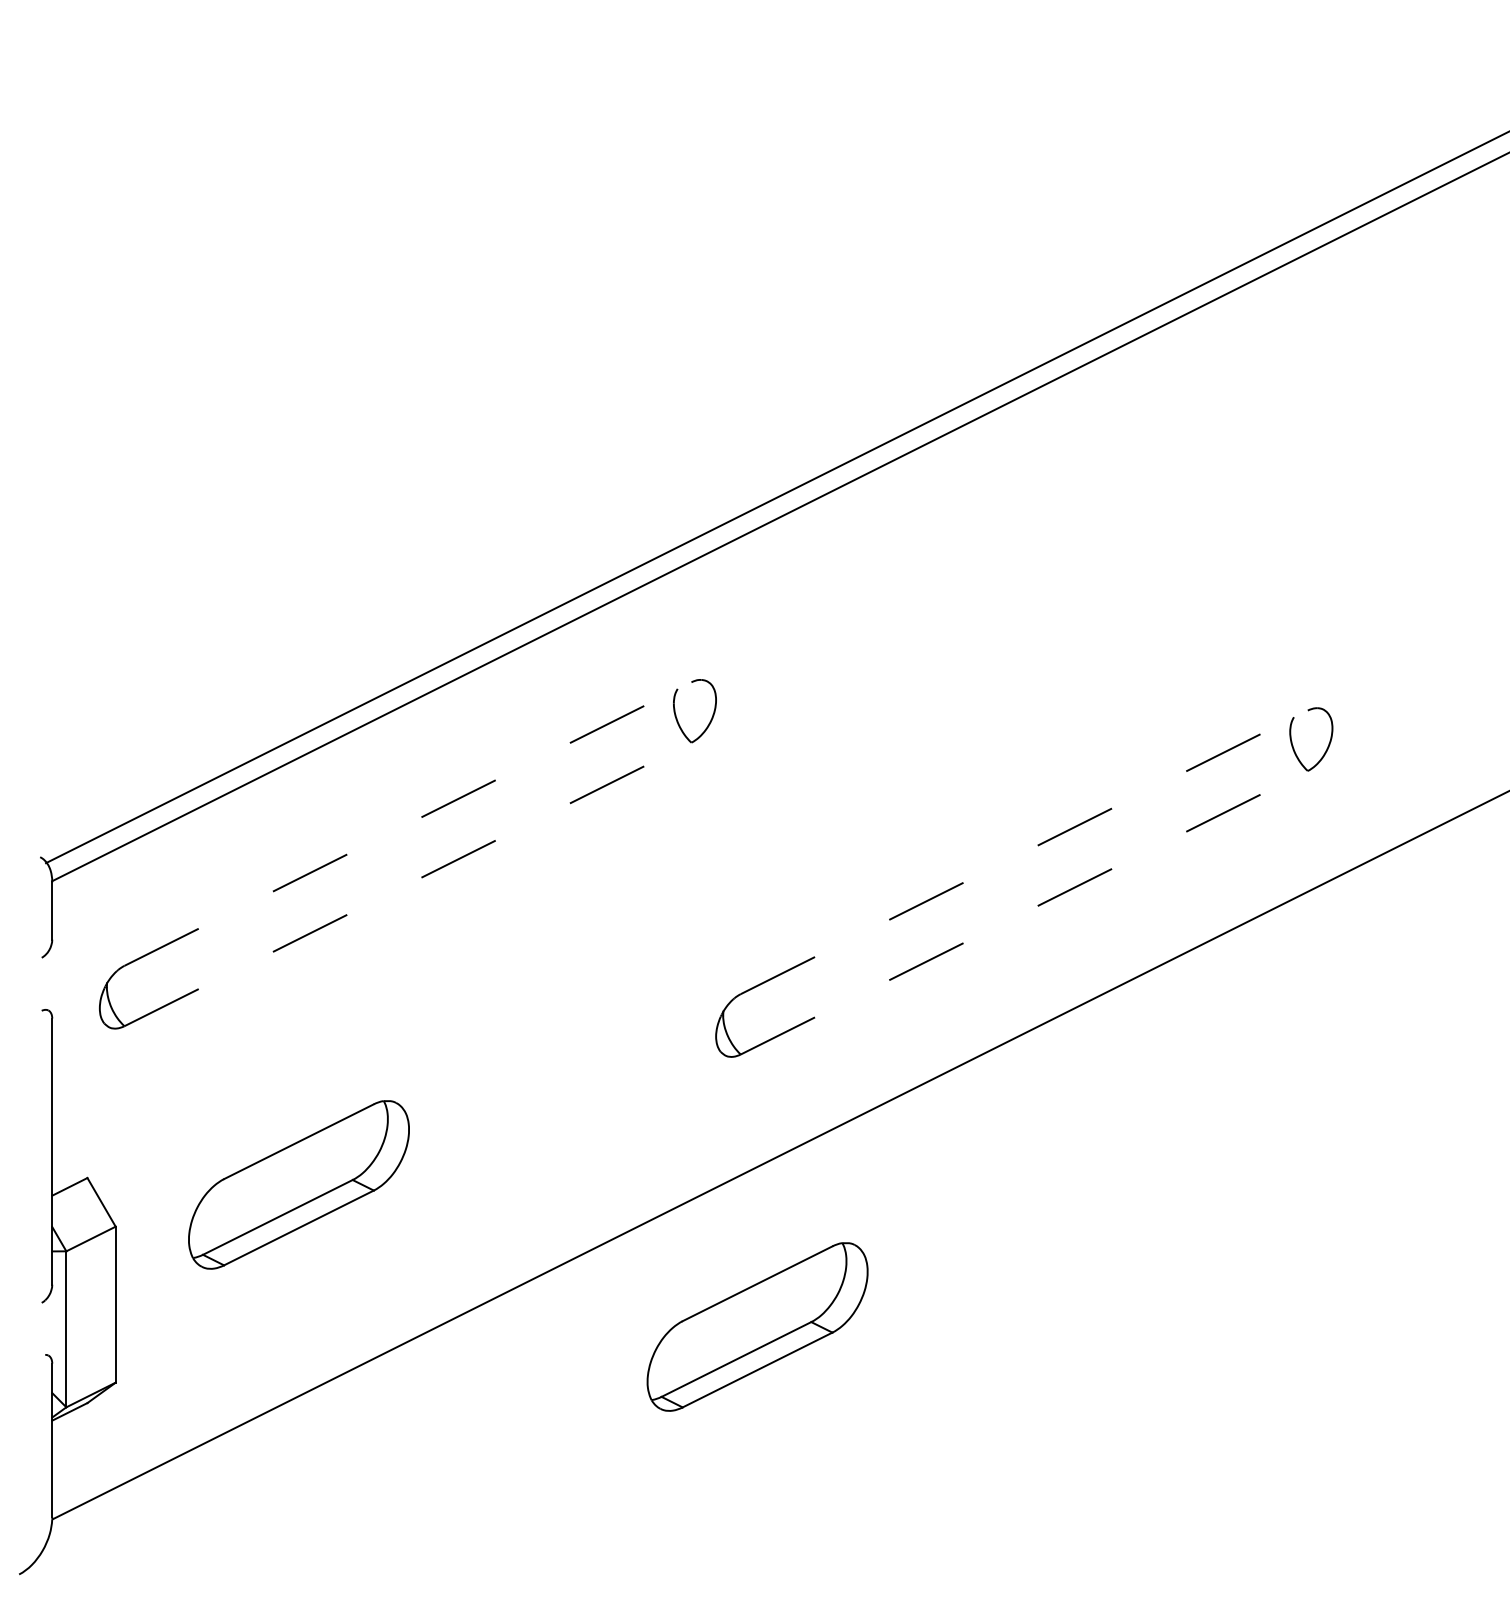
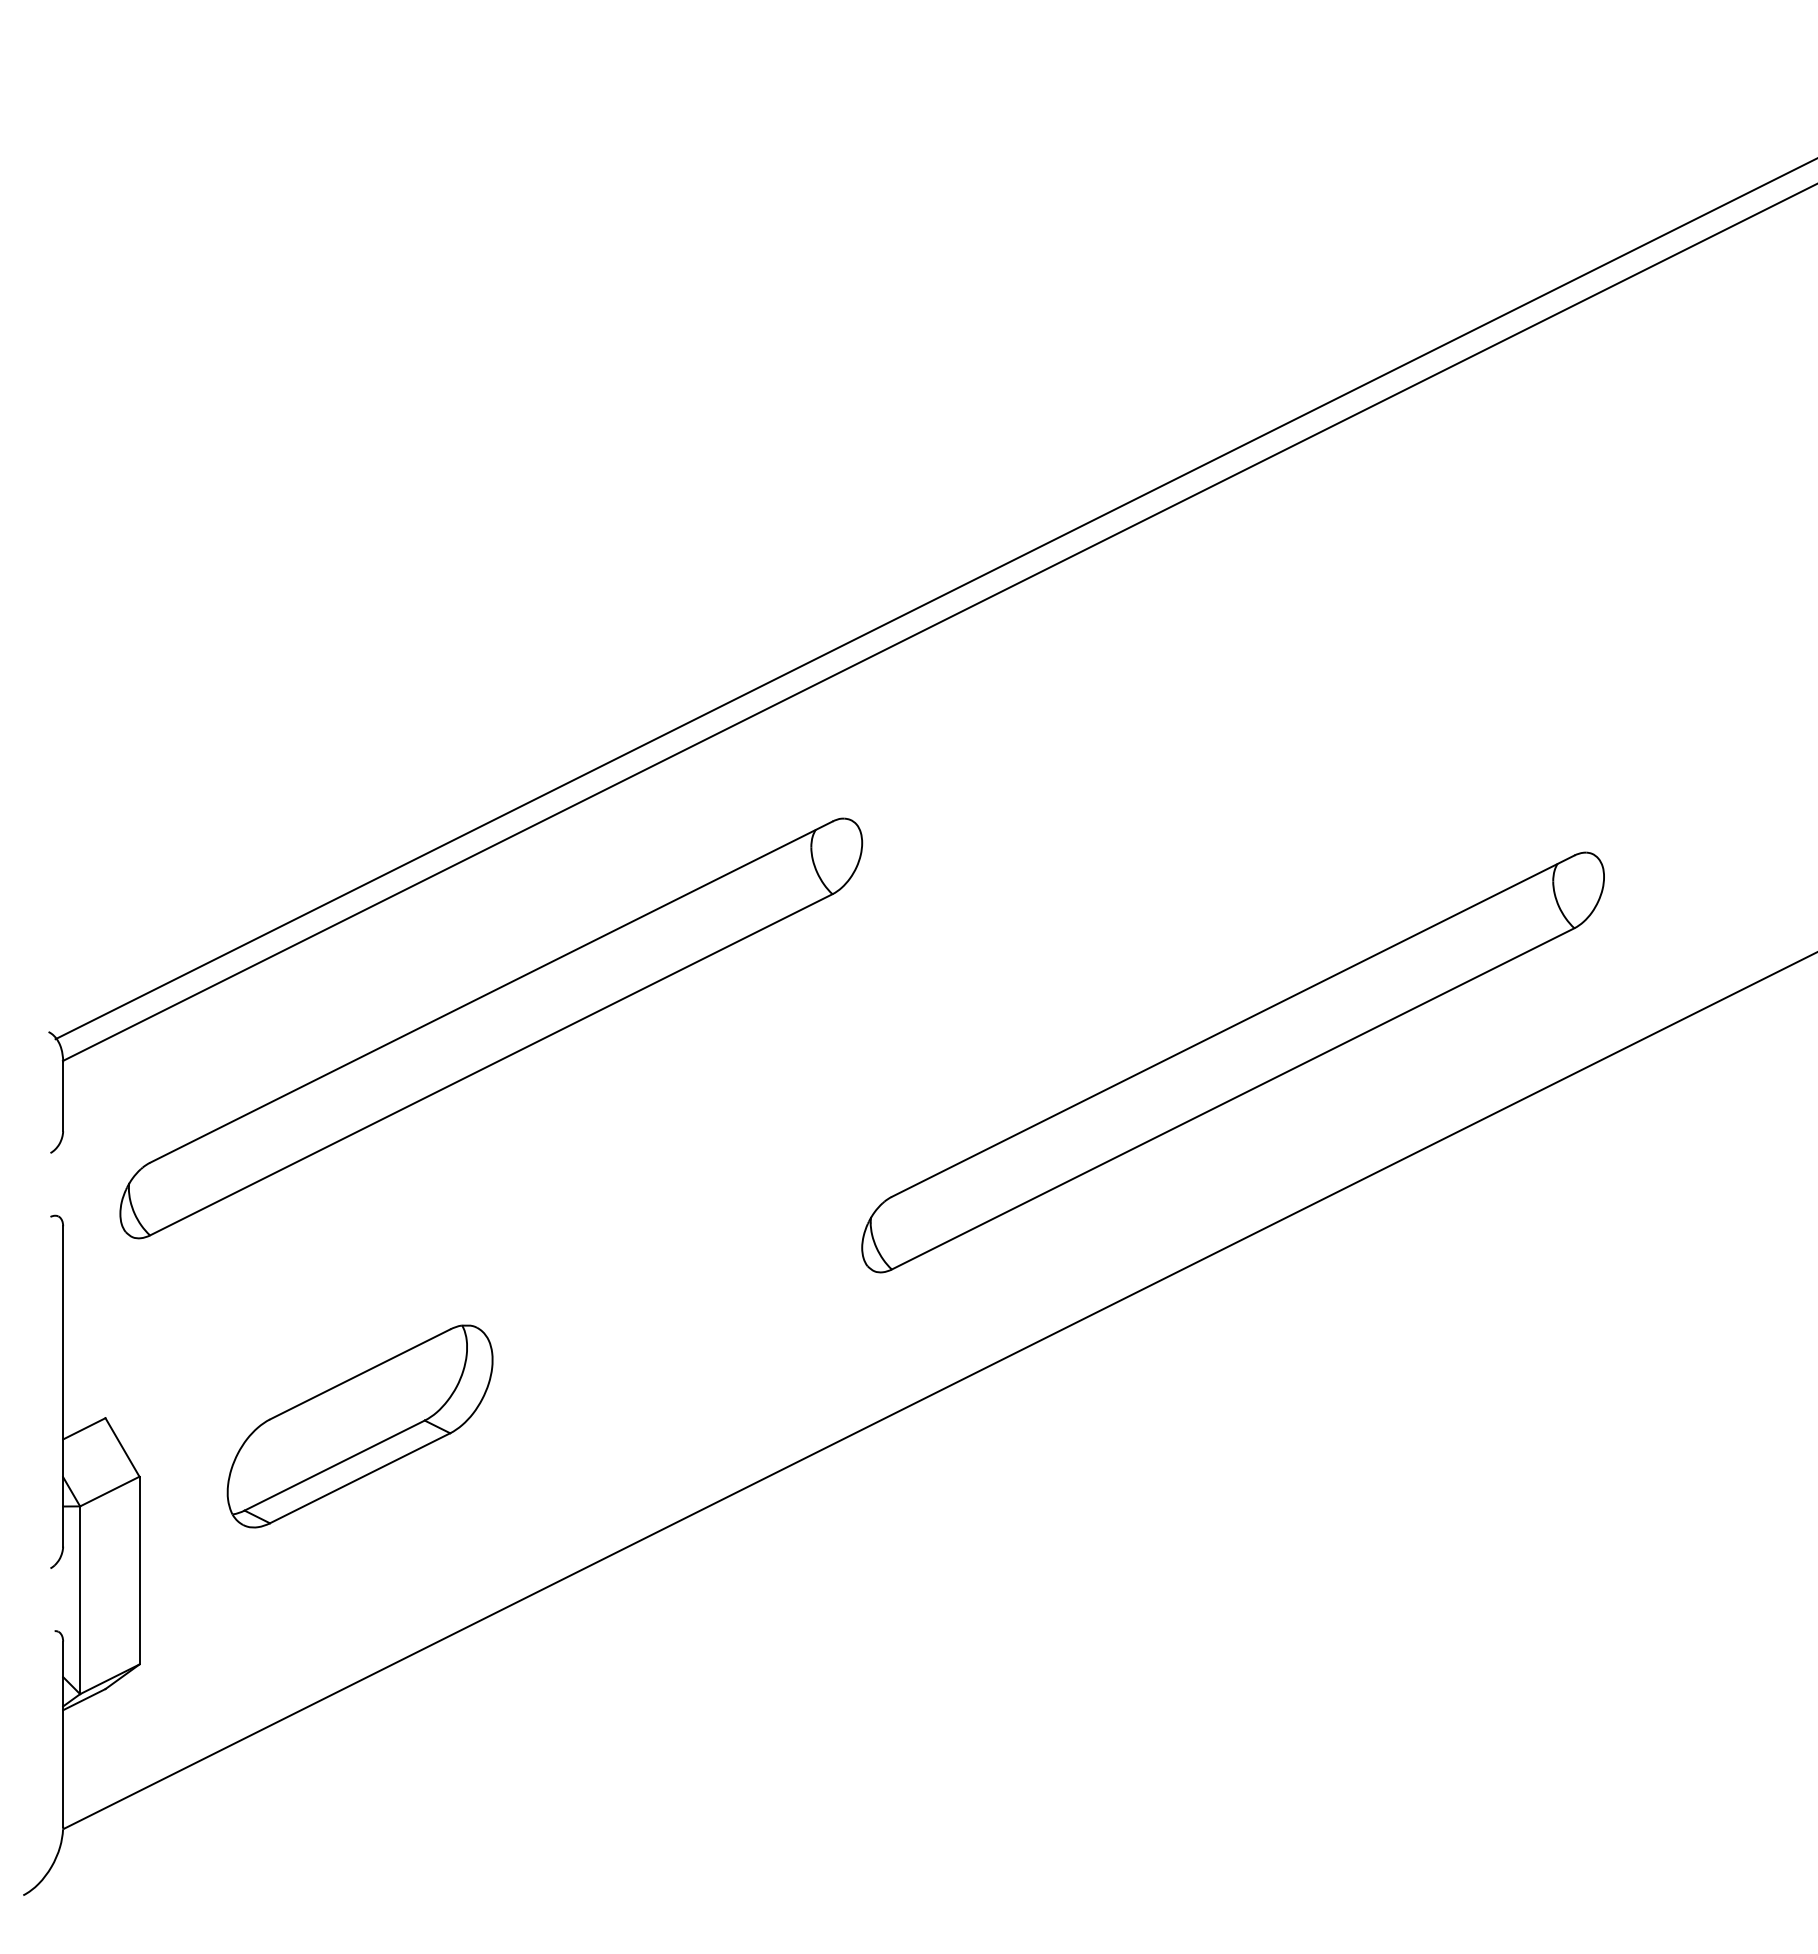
line: (408, 823) -> (491, 991), dashed -> solid
line: (1024, 852) -> (1233, 1026), dashed -> solid
line: (408, 884) -> (491, 1064), dashed -> solid
line: (1024, 912) -> (1233, 1098), dashed -> solid
part: (757, 1327) -> (911, 1597), removed

